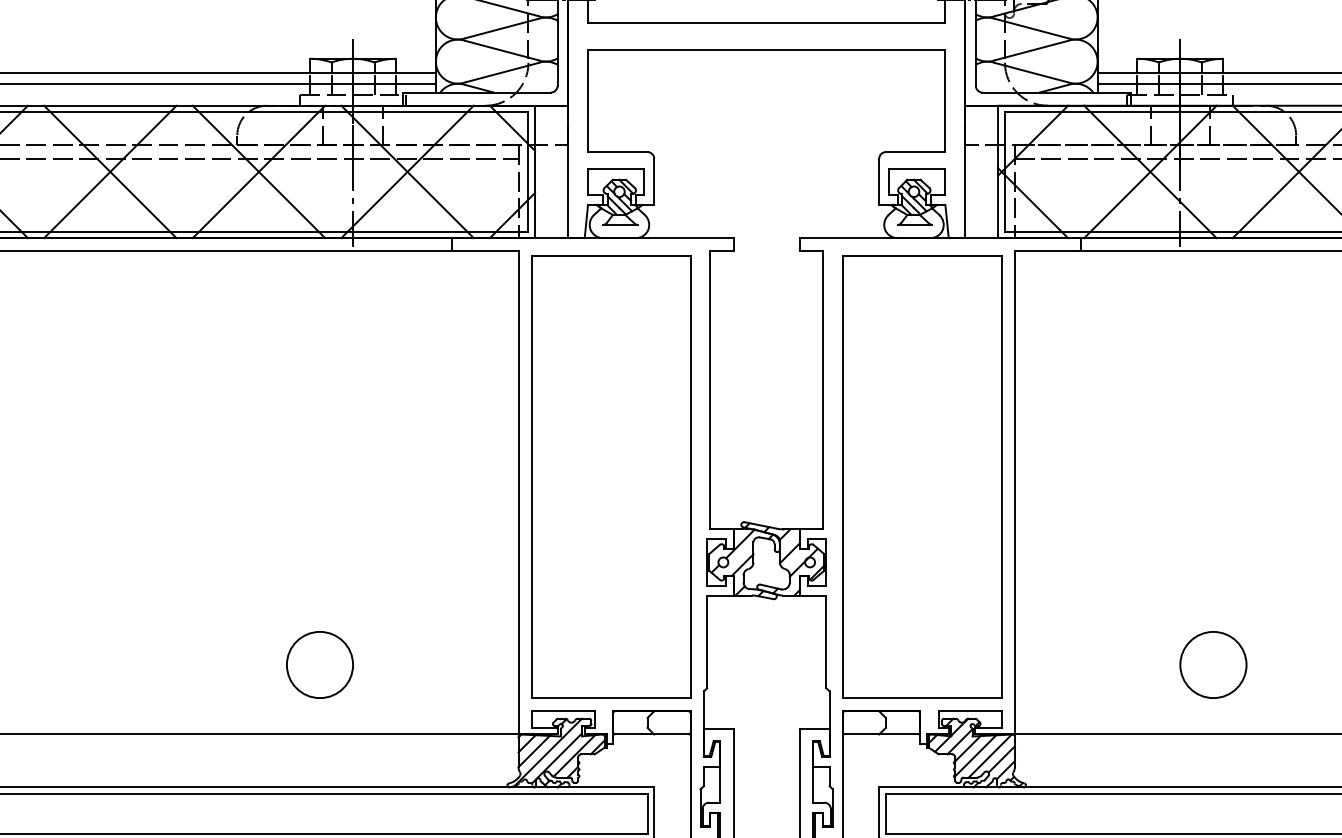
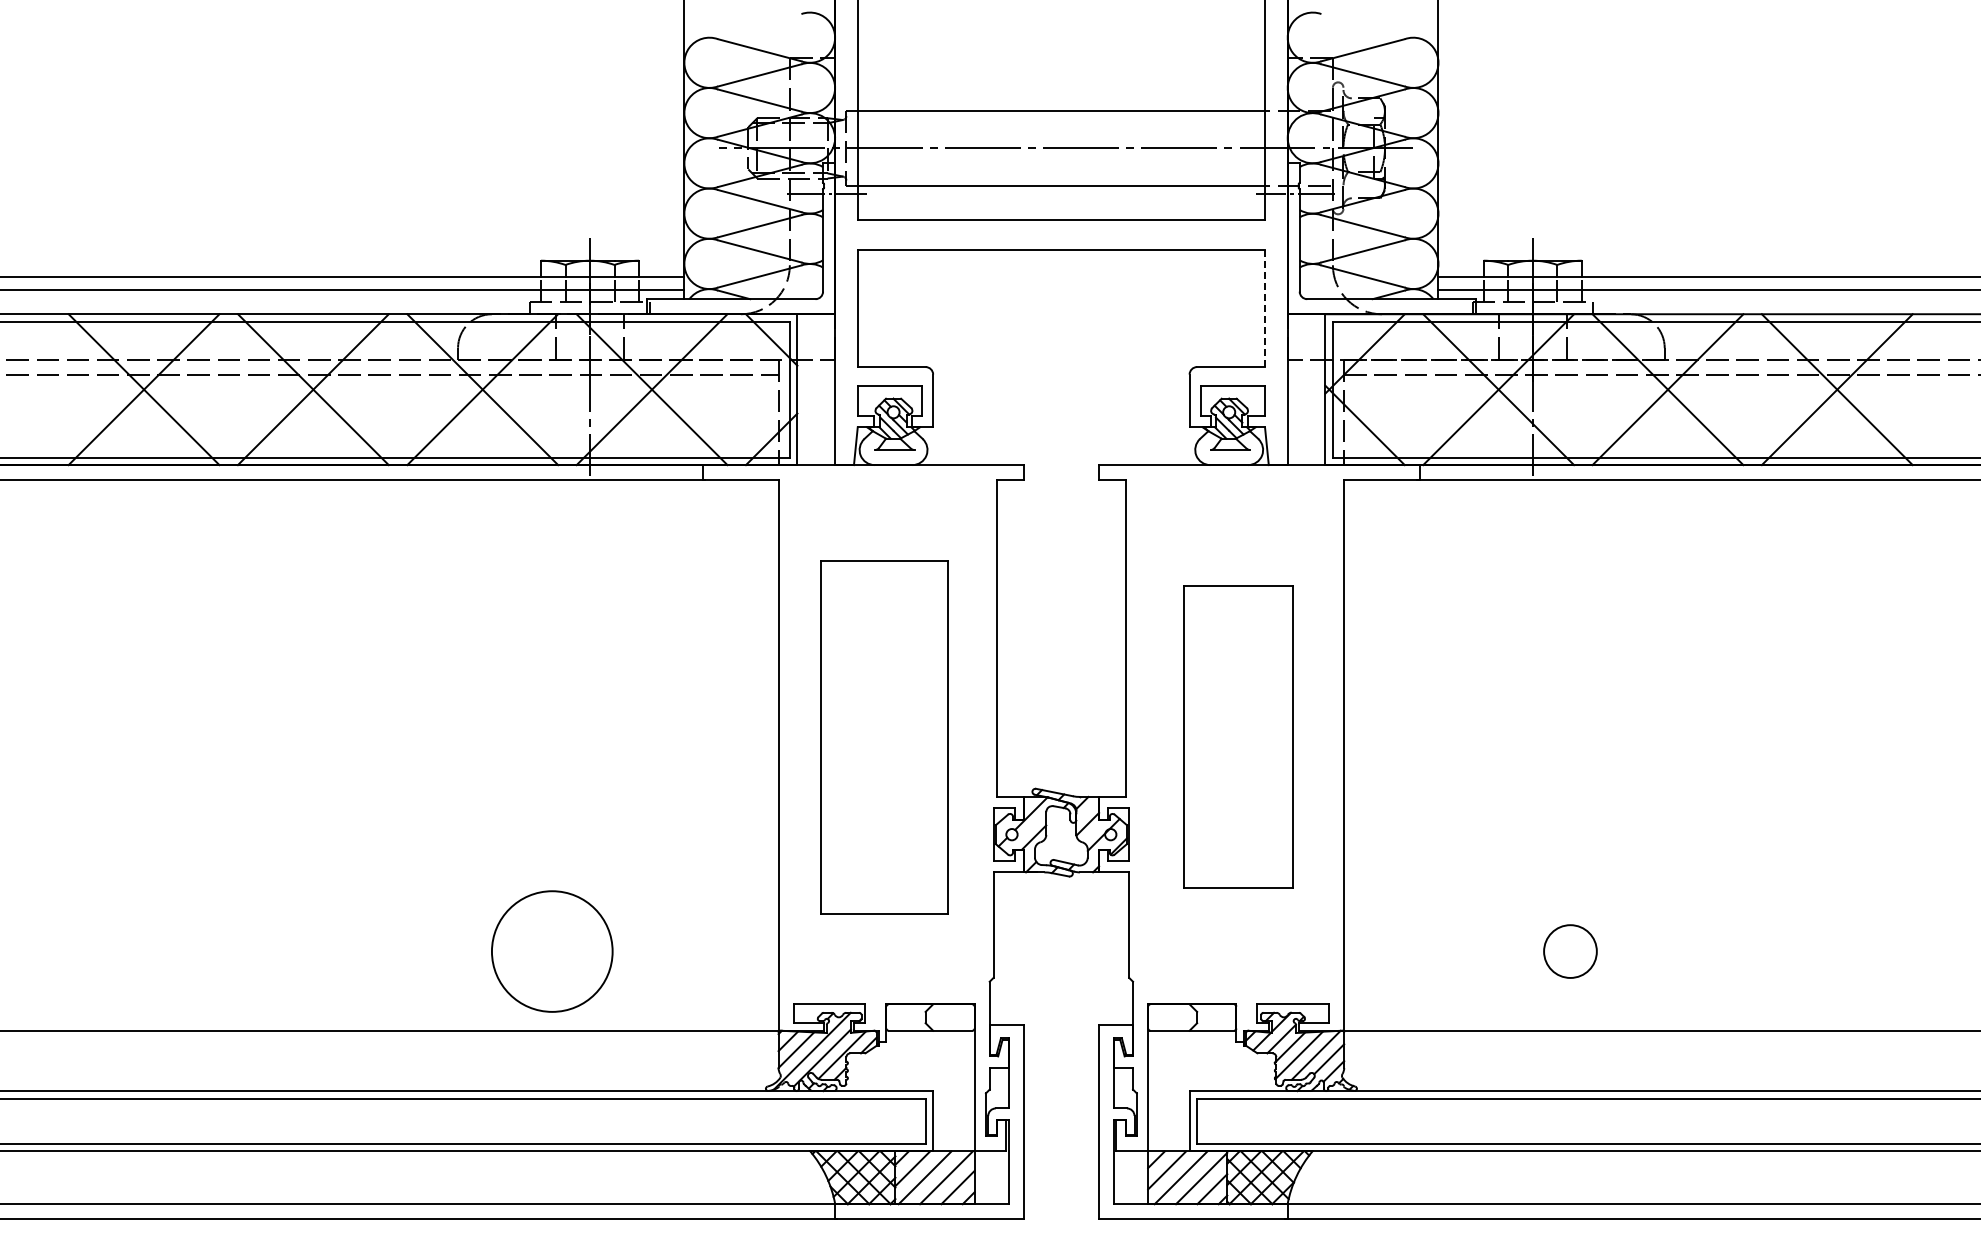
line: (945, 100) -> (1265, 308), solid -> dashed
part: (611, 476) -> (884, 736), size x0.7
part: (922, 476) -> (1238, 736), size x0.6
circle: (320, 664) -> (552, 951), size x1.6
circle: (1213, 664) -> (1570, 951), size x0.7

